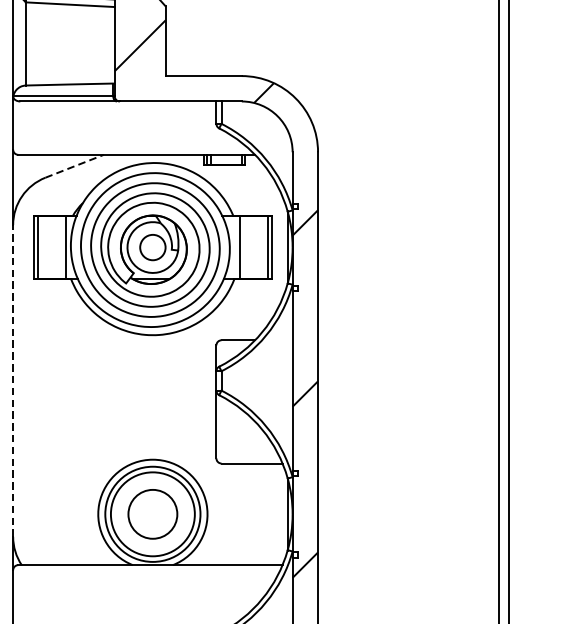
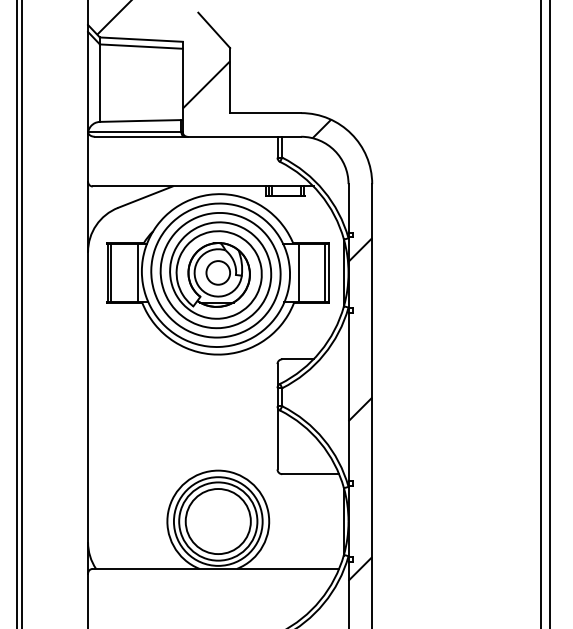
line: (74, 166) -> (145, 197), dashed -> solid
line: (13, 380) -> (88, 396), dashed -> solid
circle: (152, 514) -> (217, 521), size x1.43

